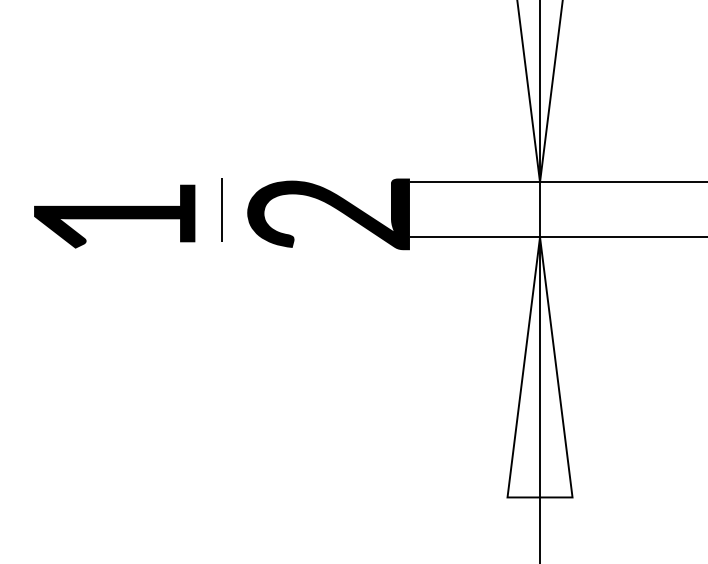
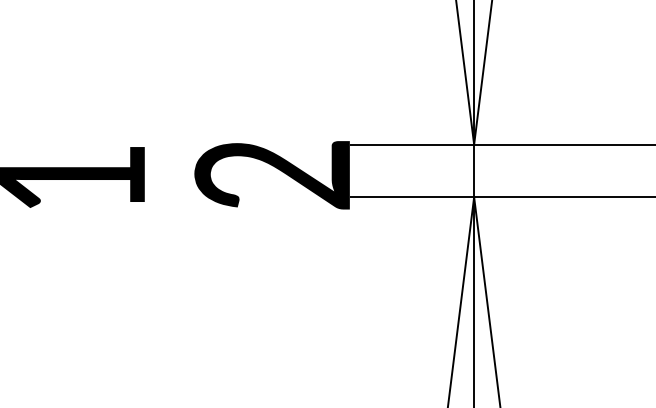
line: (221, 209) -> (169, 170), removed

